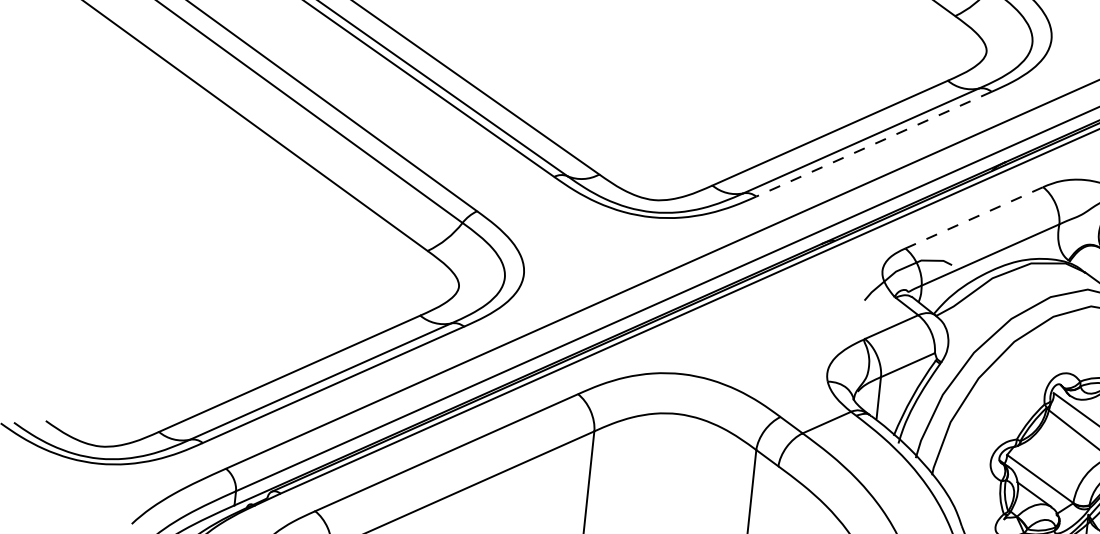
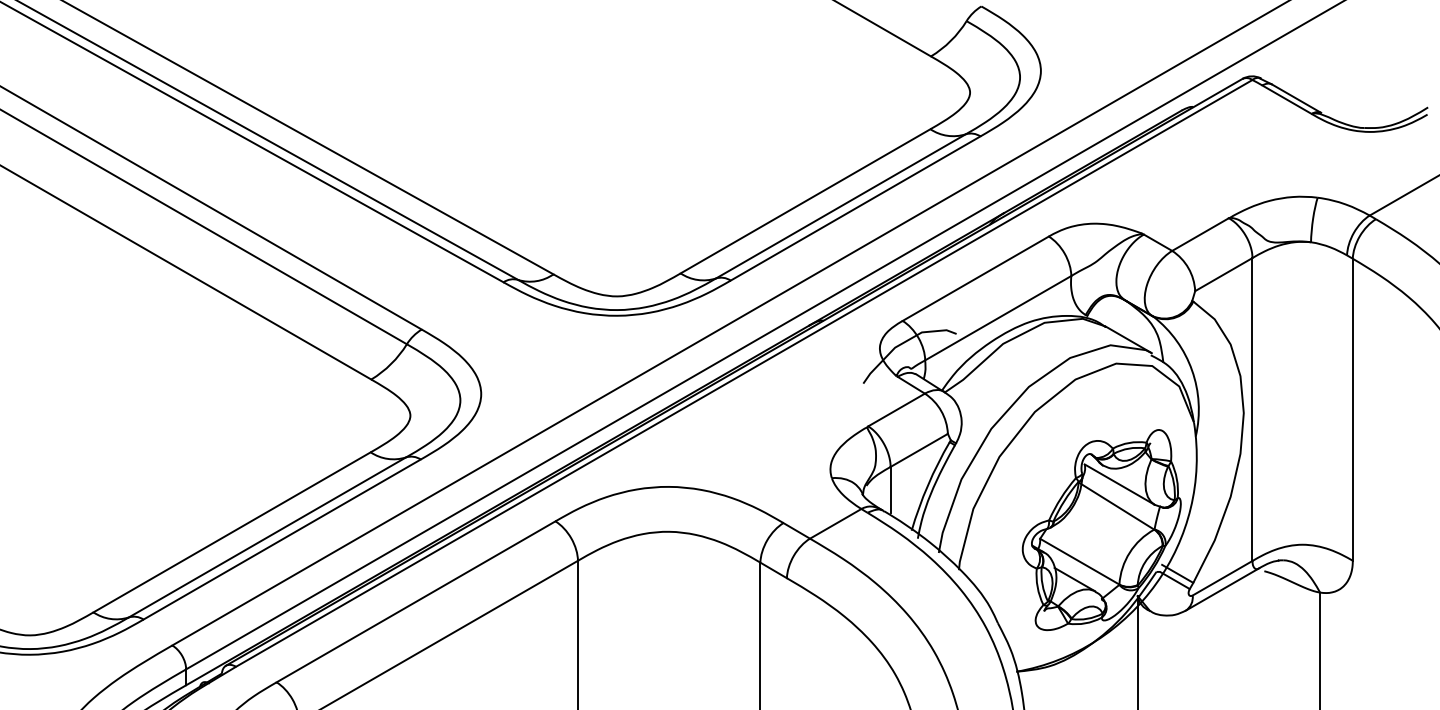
line: (873, 144) -> (855, 208), dashed -> solid
line: (974, 217) -> (976, 278), dashed -> solid

